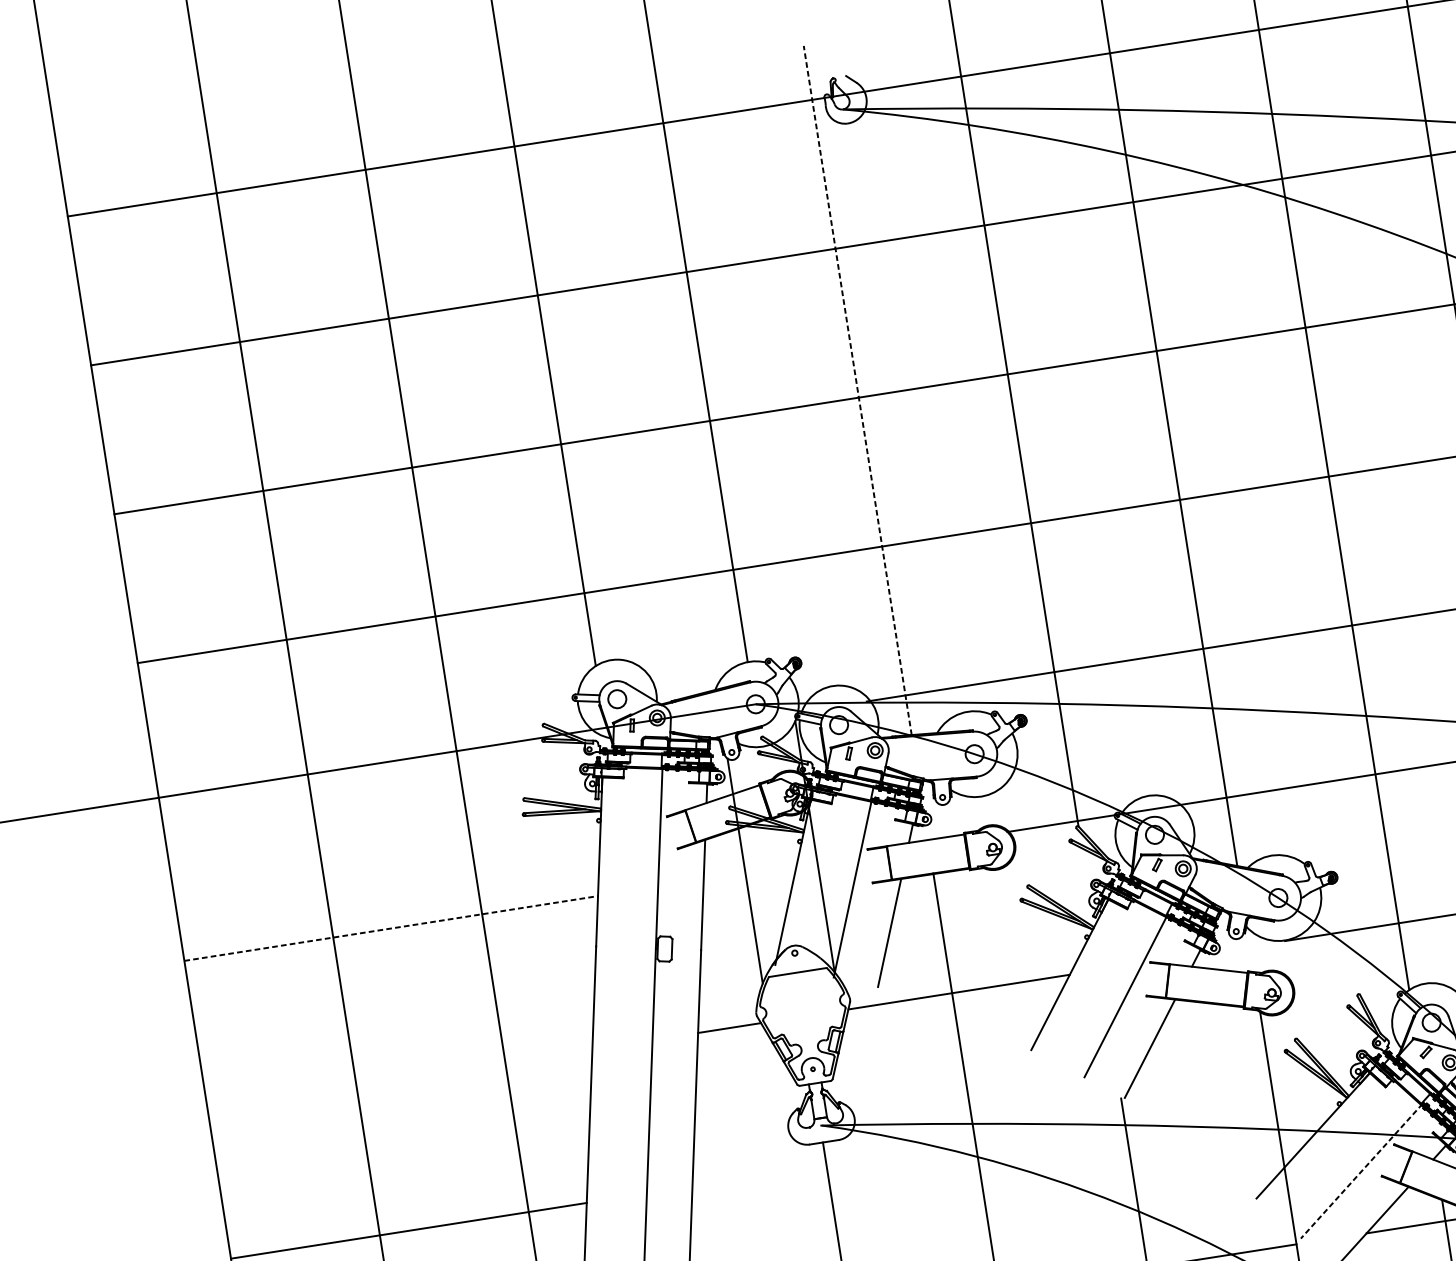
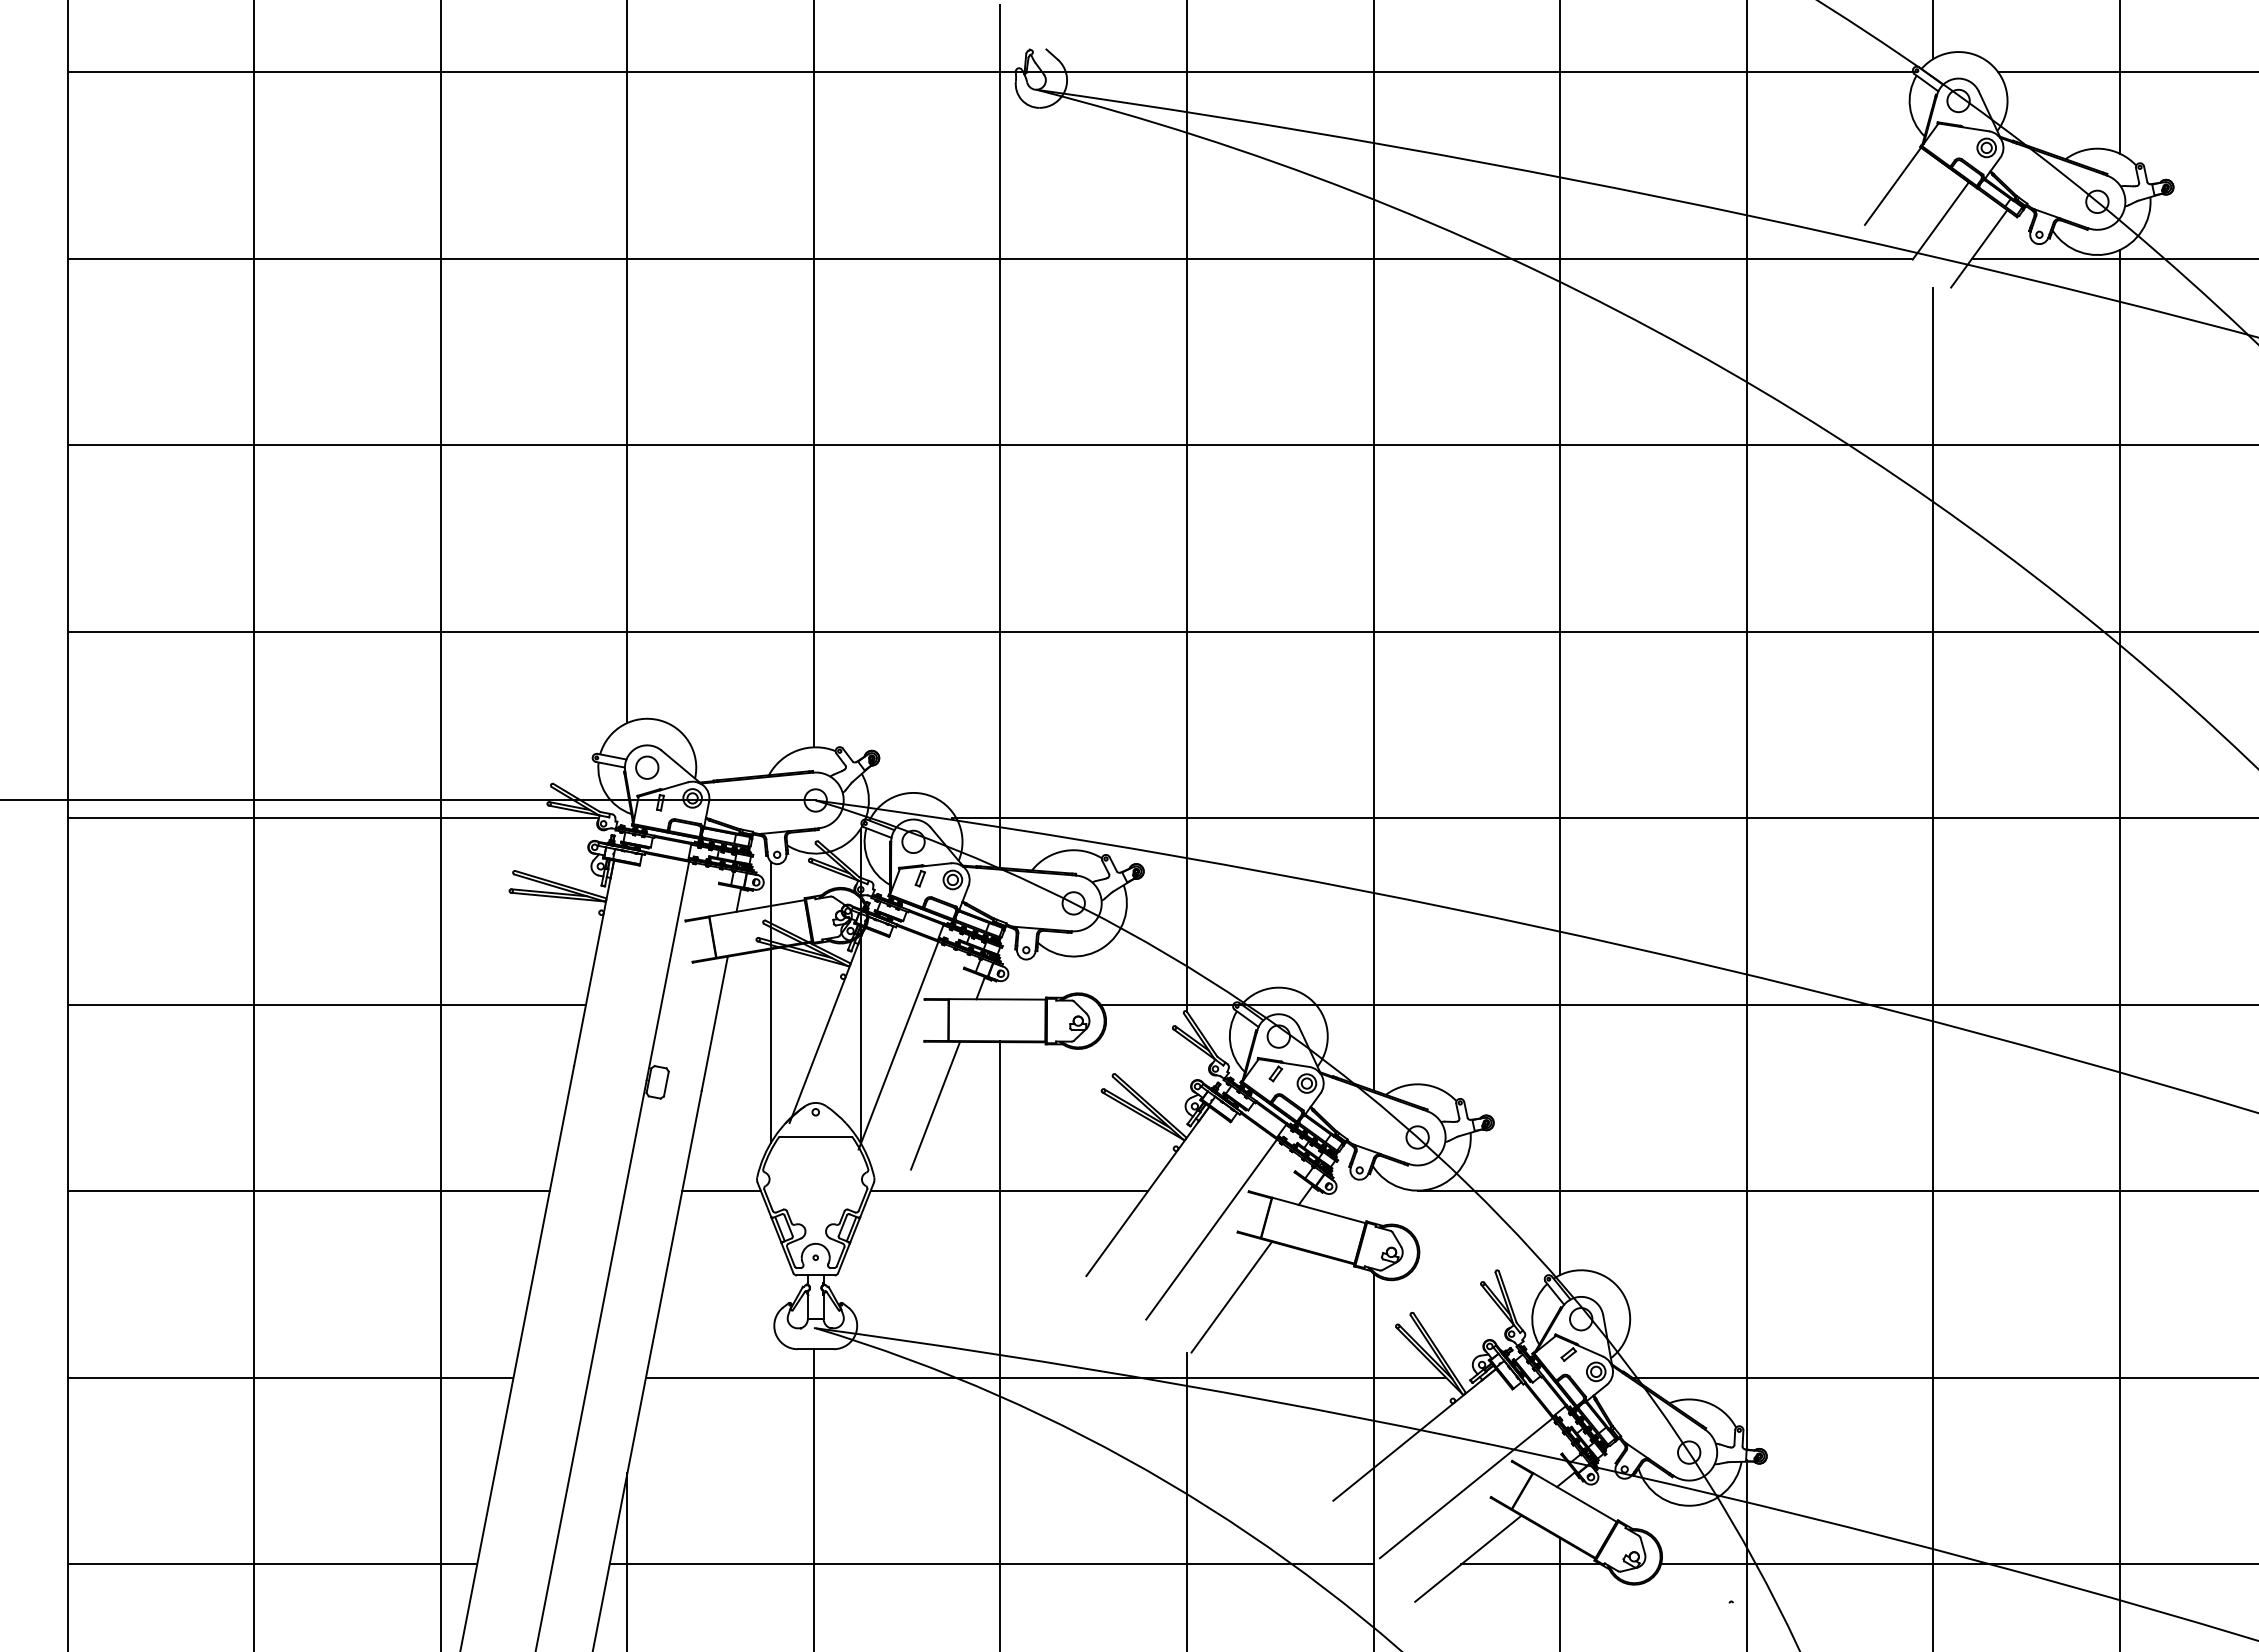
line: (857, 390) -> (1000, 436), dashed -> solid
line: (372, 779) -> (332, 818), added
line: (391, 928) -> (327, 1004), dashed -> solid
line: (399, 1079) -> (308, 1191), added
line: (1011, 1136) -> (1045, 1377), added
line: (1361, 1171) -> (1466, 1487), dashed -> solid

